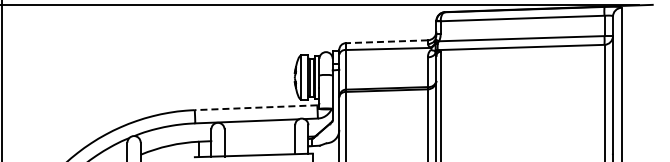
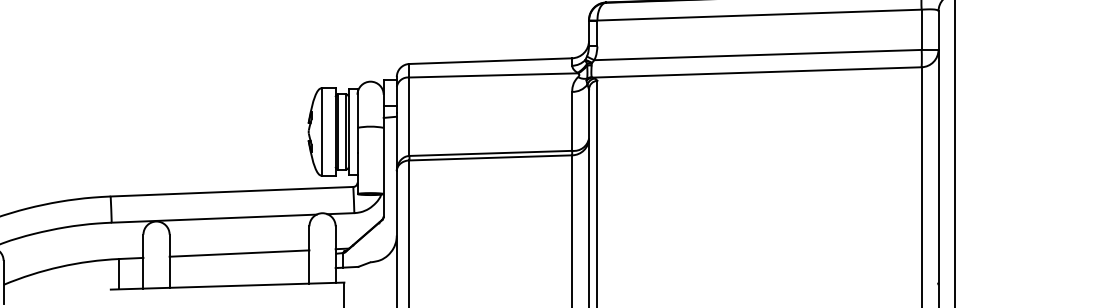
line: (386, 41) -> (490, 60), dashed -> solid
line: (255, 107) -> (230, 191), dashed -> solid
line: (259, 138) -> (238, 252), added

